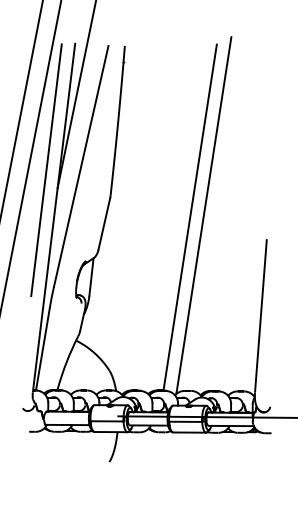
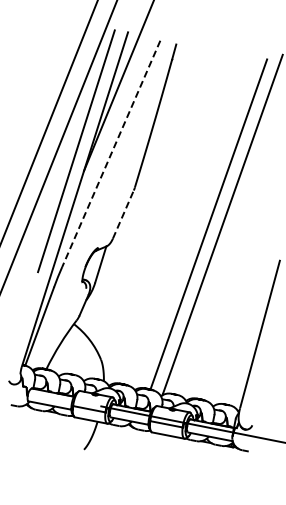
line: (81, 166) -> (111, 154), solid -> dashed
line: (104, 223) -> (123, 214), solid -> dashed

